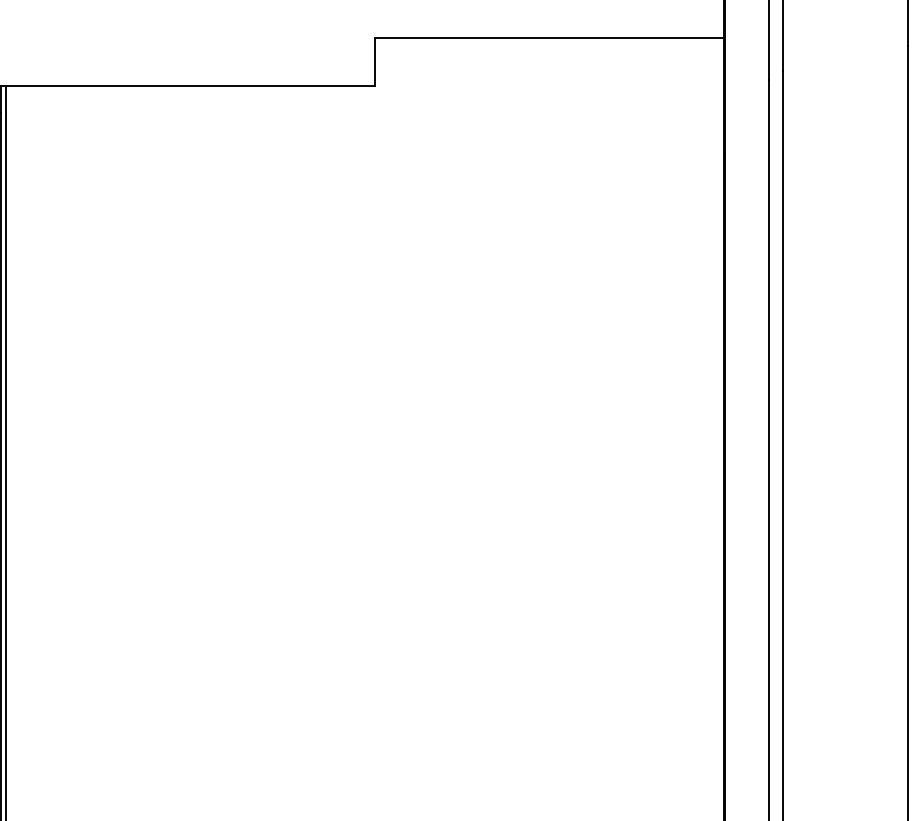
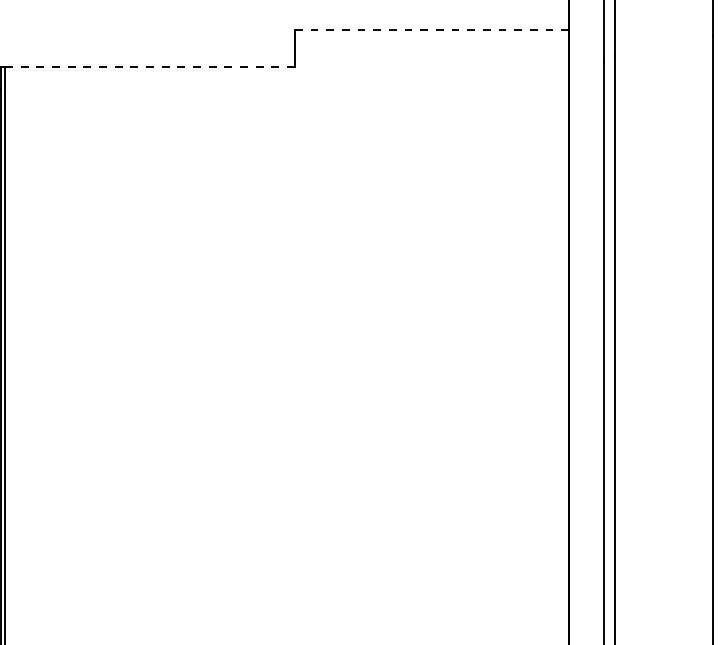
line: (549, 37) -> (431, 29), solid -> dashed
line: (190, 85) -> (149, 67), solid -> dashed

